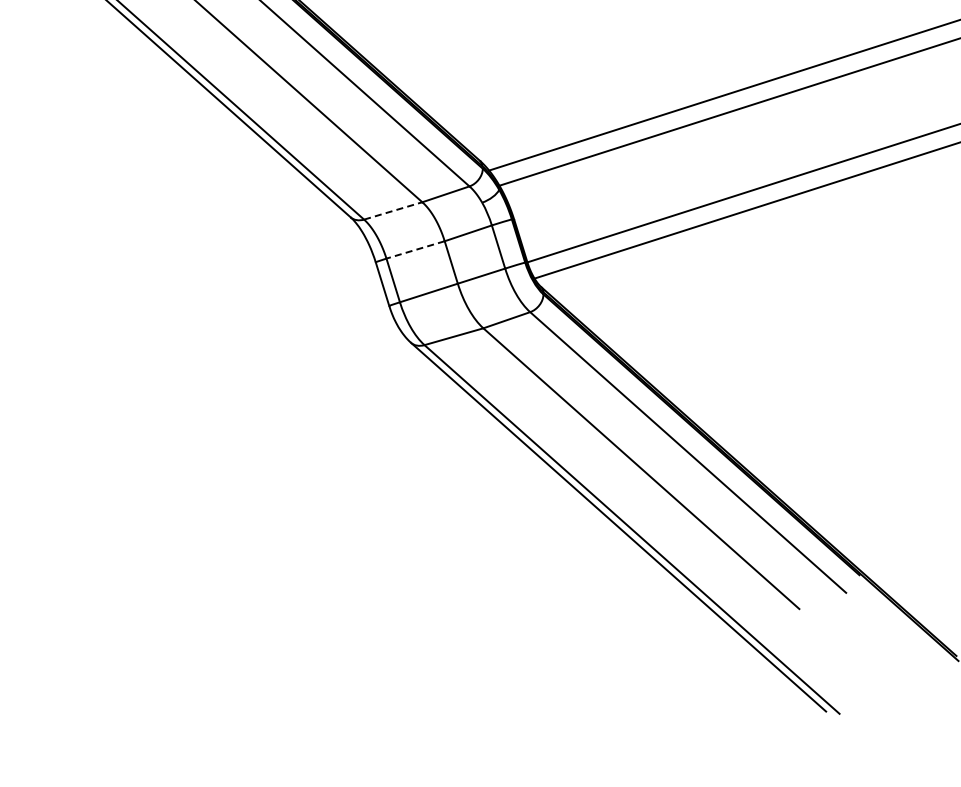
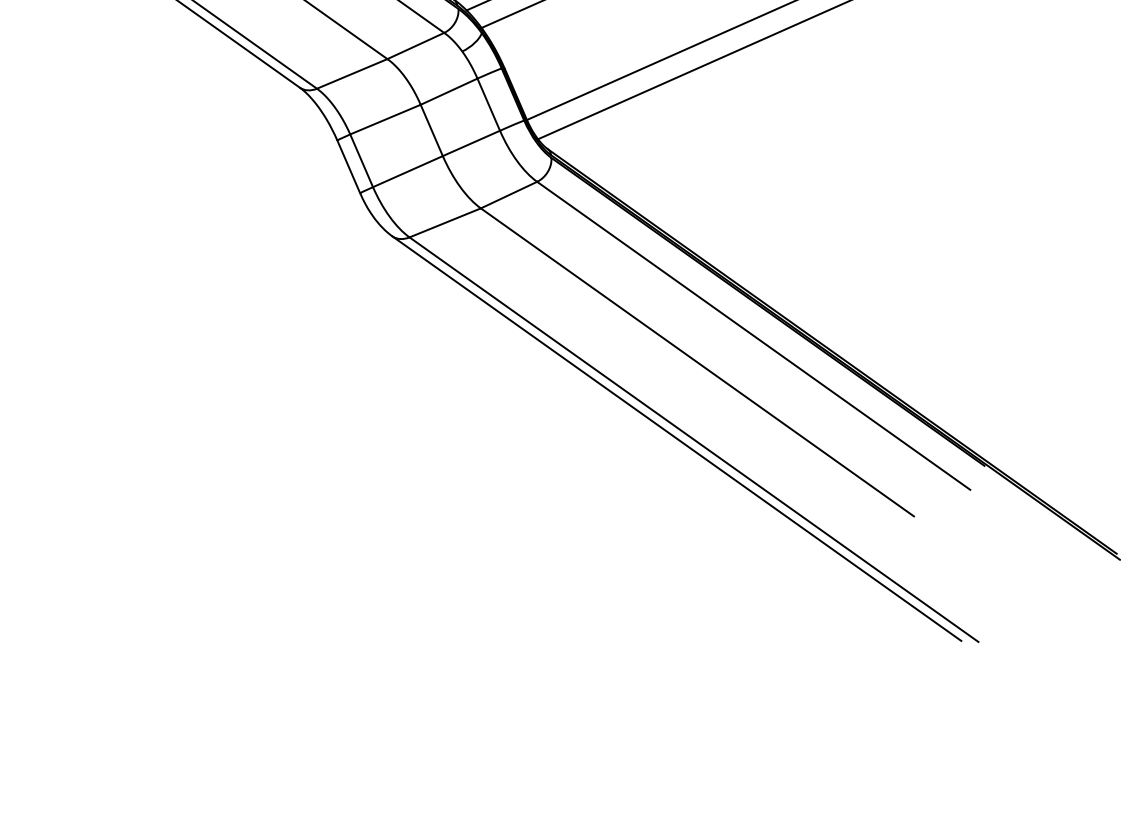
line: (393, 210) -> (352, 73), dashed -> solid
line: (415, 250) -> (385, 120), dashed -> solid

